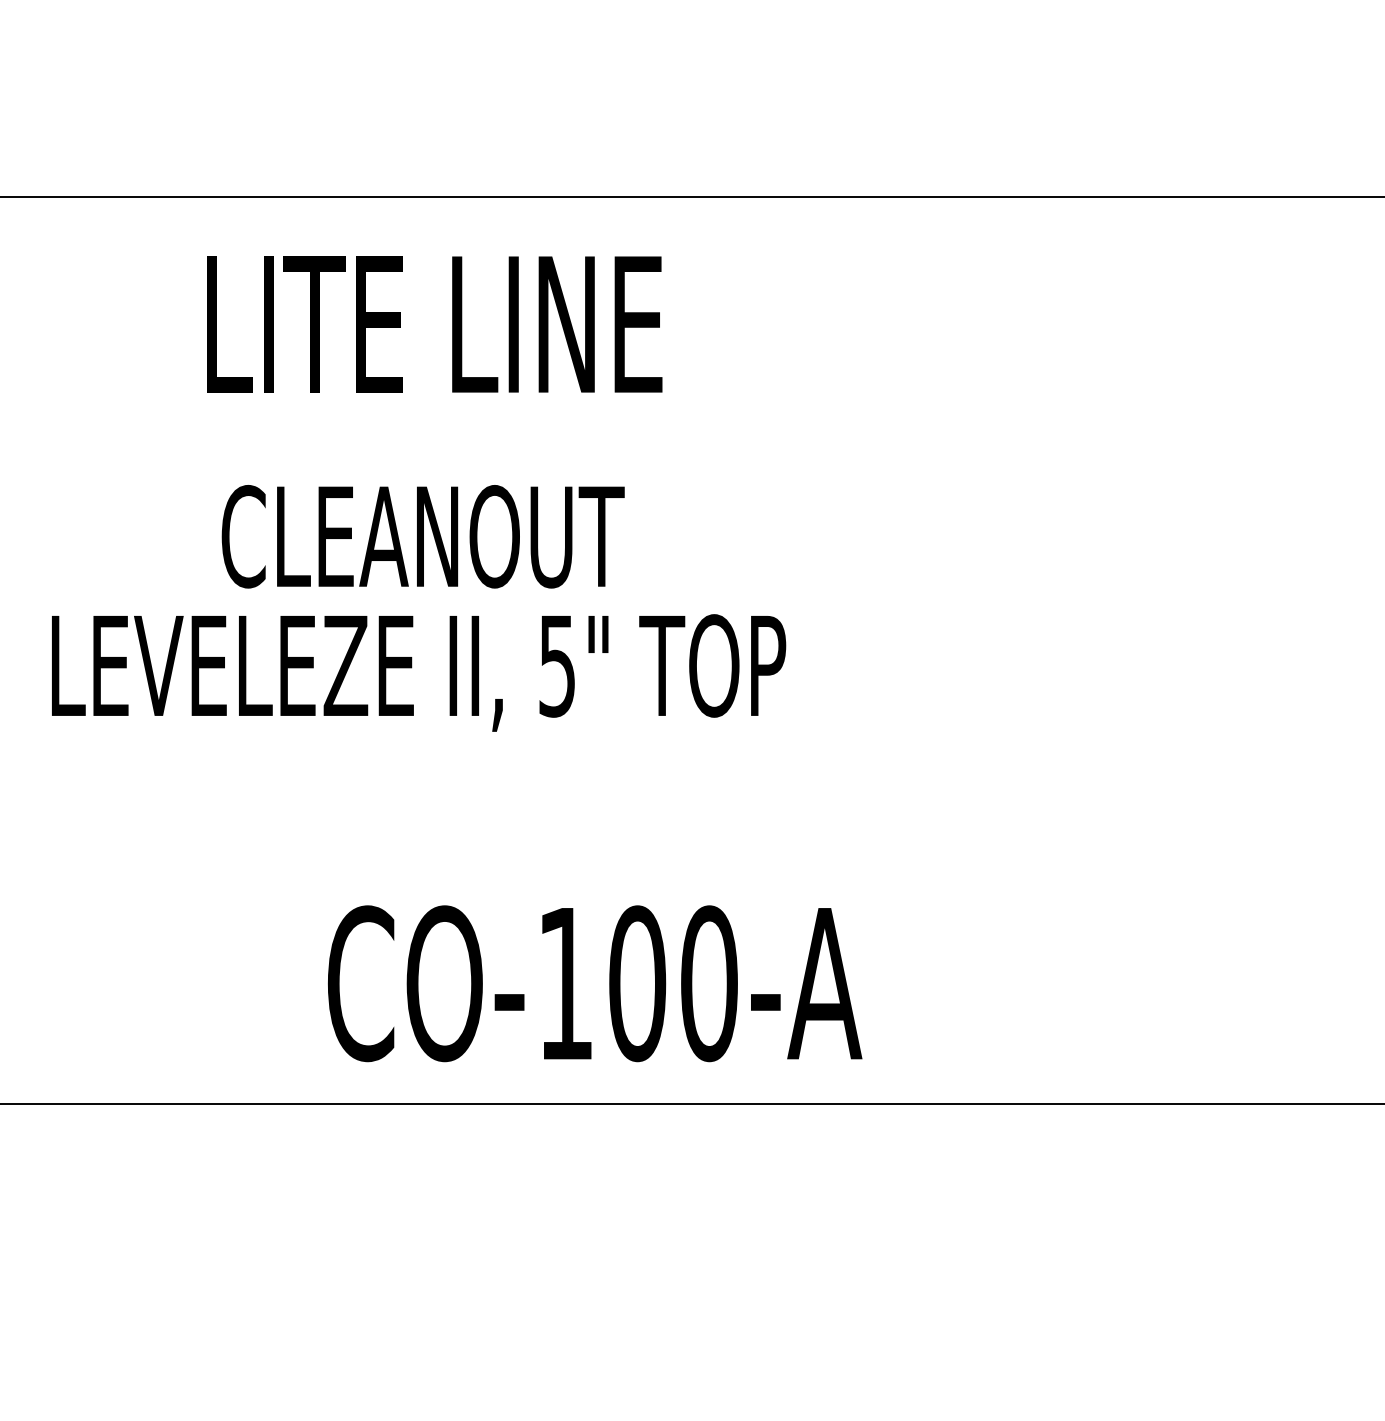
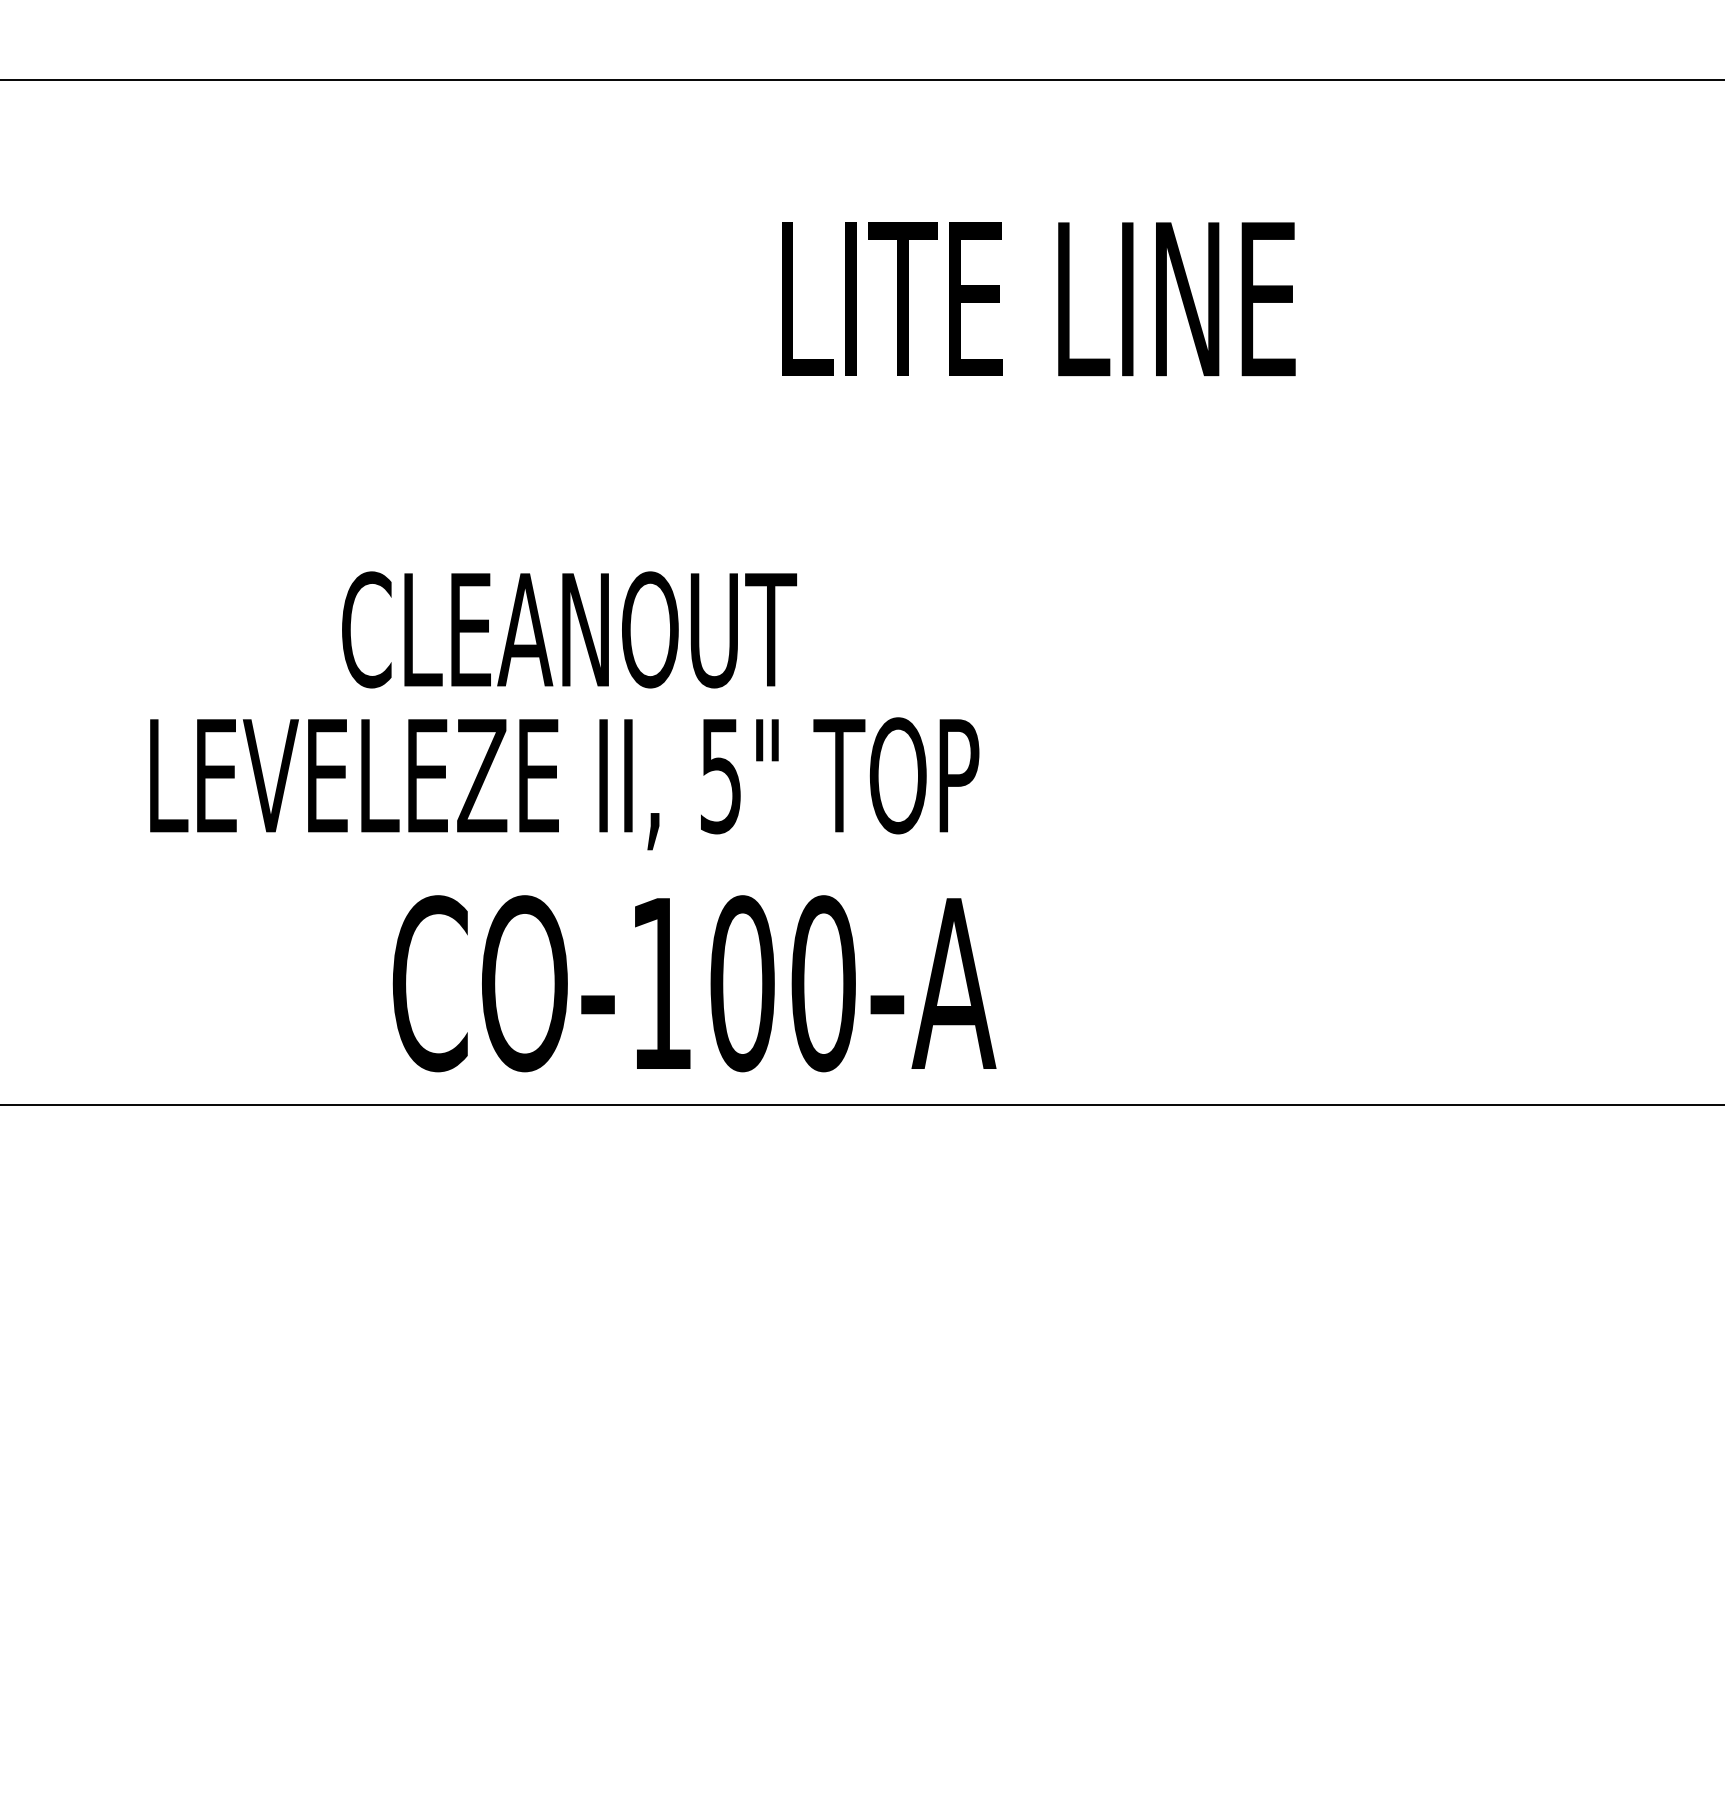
text: (434, 324) -> (1038, 299), moved
text: (418, 608) -> (564, 710), moved
text: (594, 983) -> (694, 983), moved

